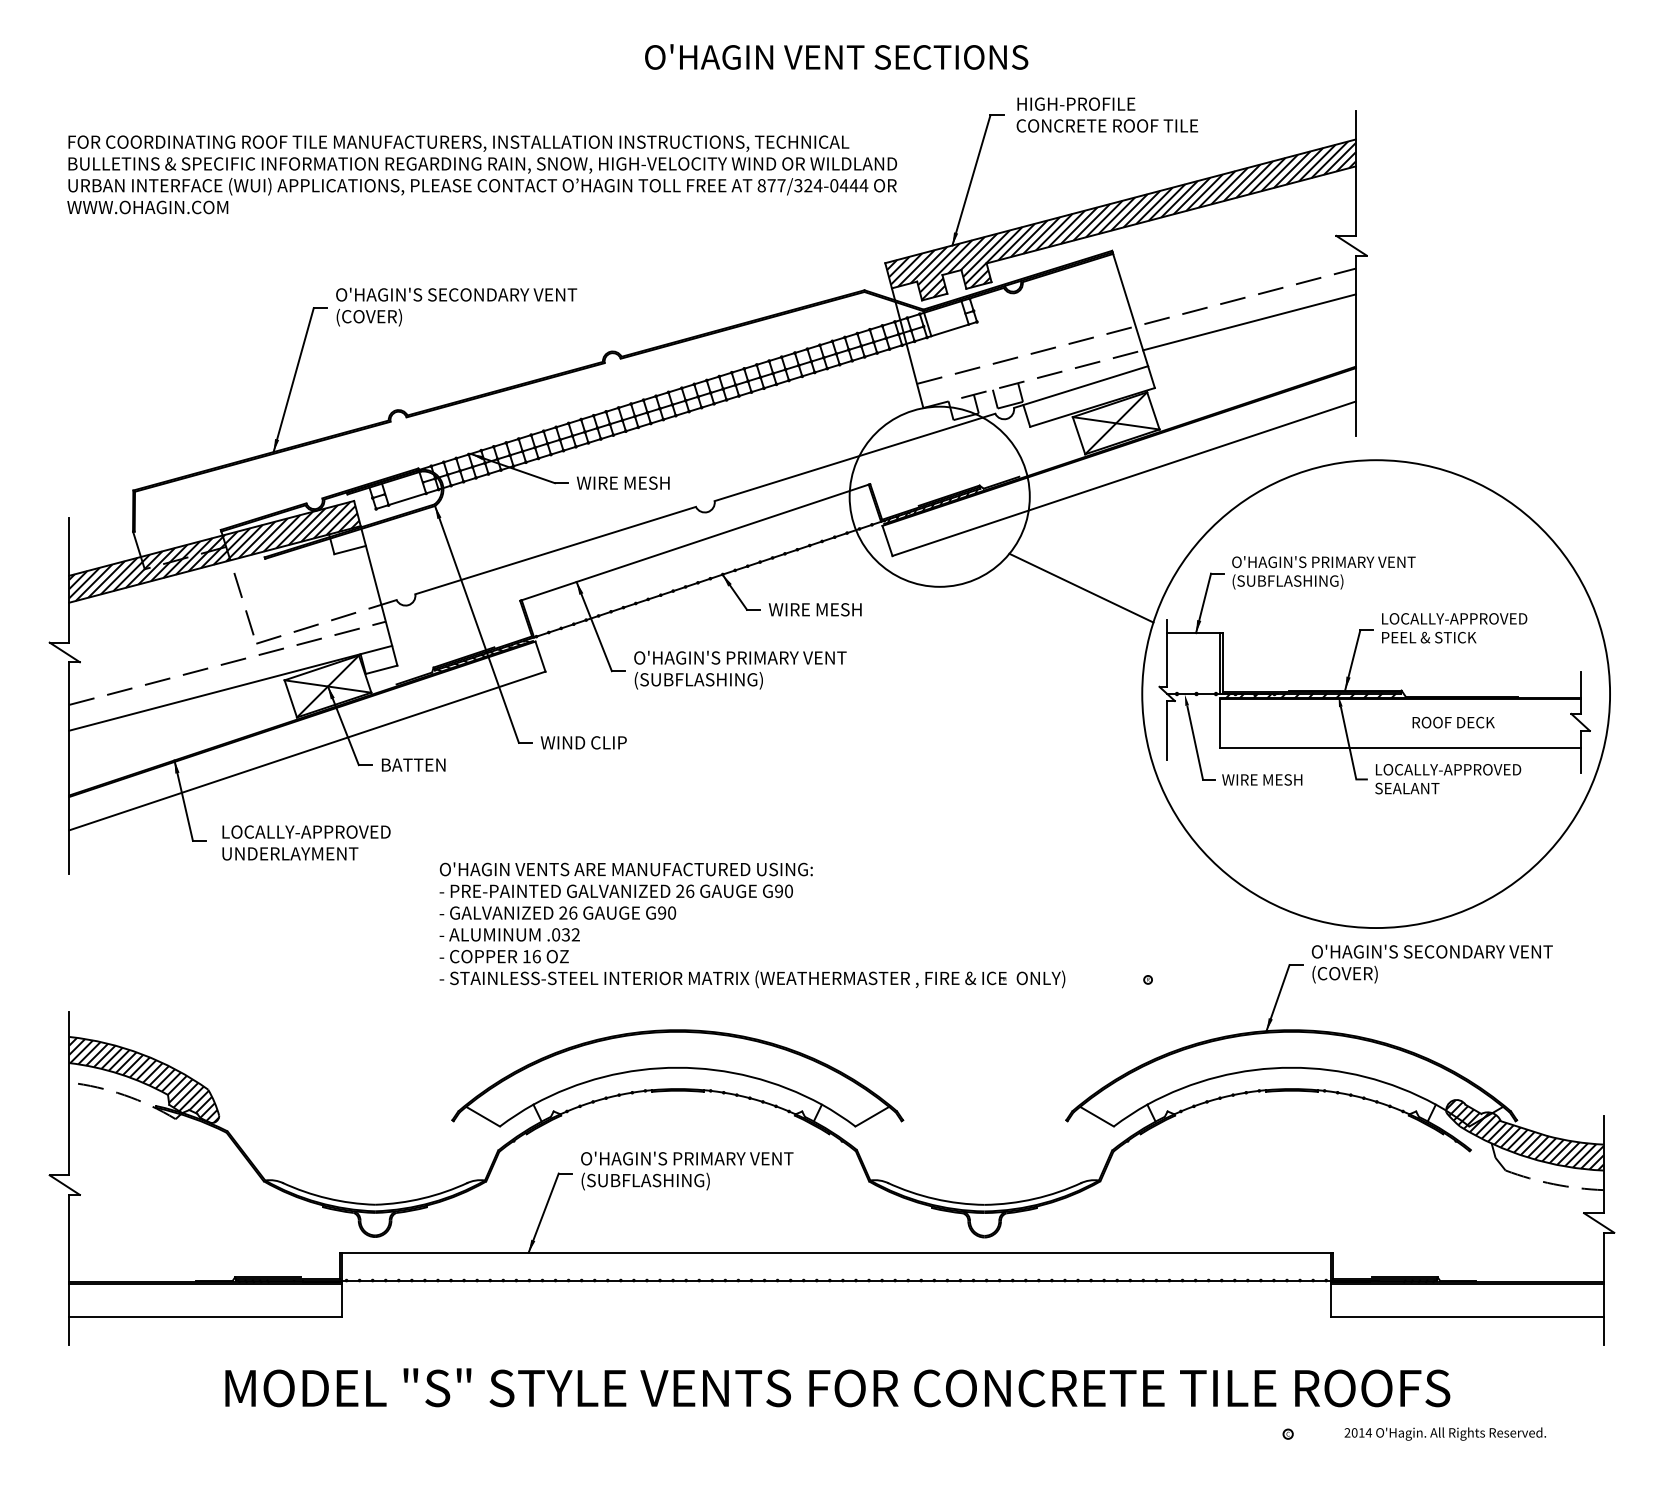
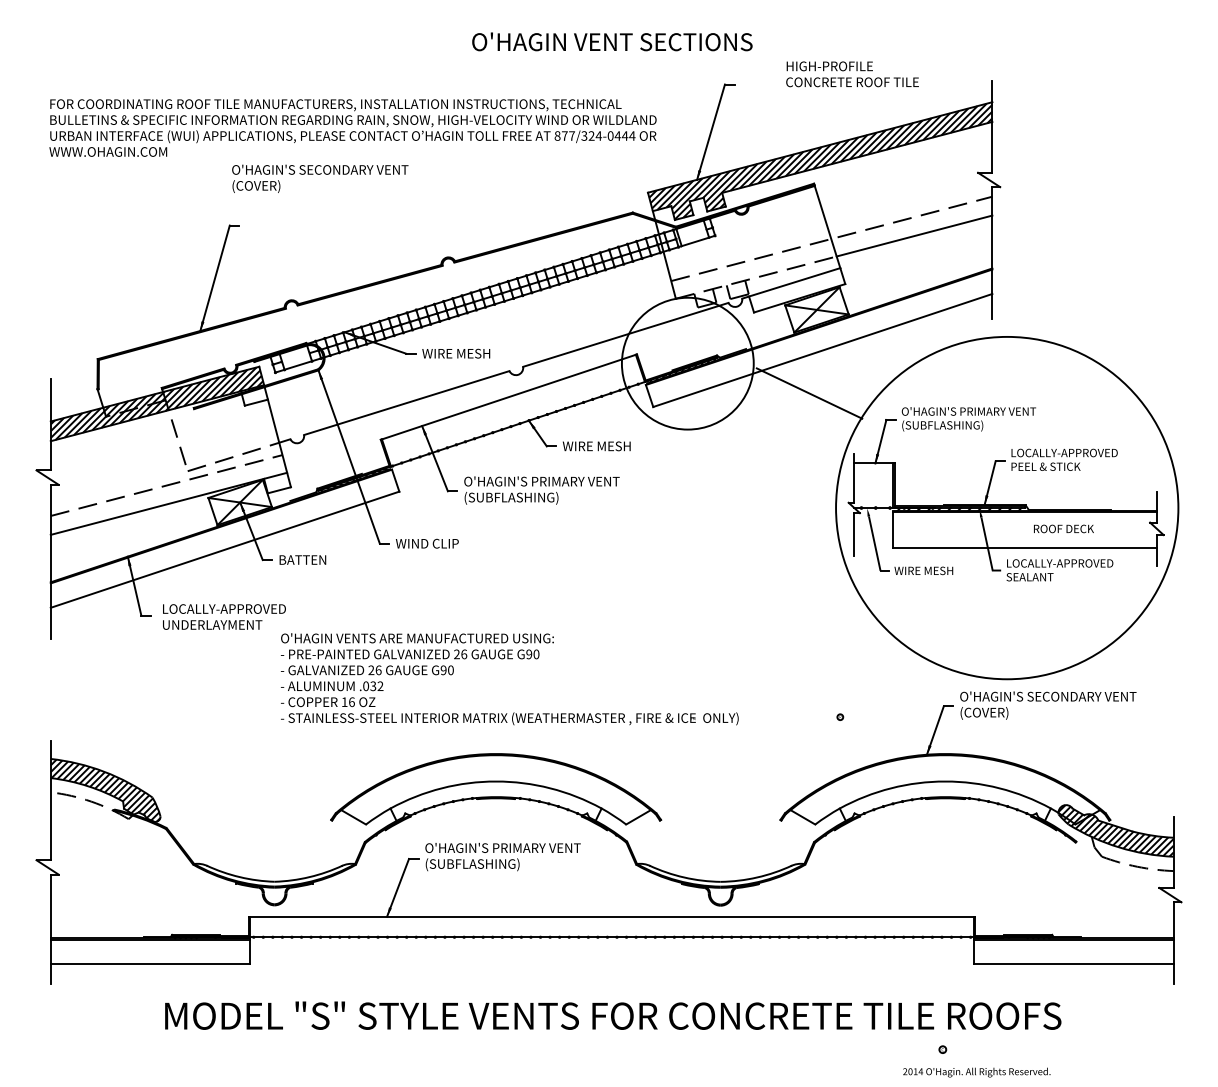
text: (1107, 115) -> (852, 74), moved
text: (456, 306) -> (320, 178), moved
line: (1081, 588) -> (809, 393), moved
text: (752, 925) -> (509, 679), moved
text: (1444, 1433) -> (976, 1072), moved

